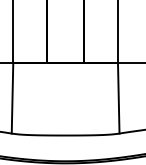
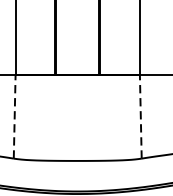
line: (12, 97) -> (14, 115), solid -> dashed
line: (118, 97) -> (140, 115), solid -> dashed

